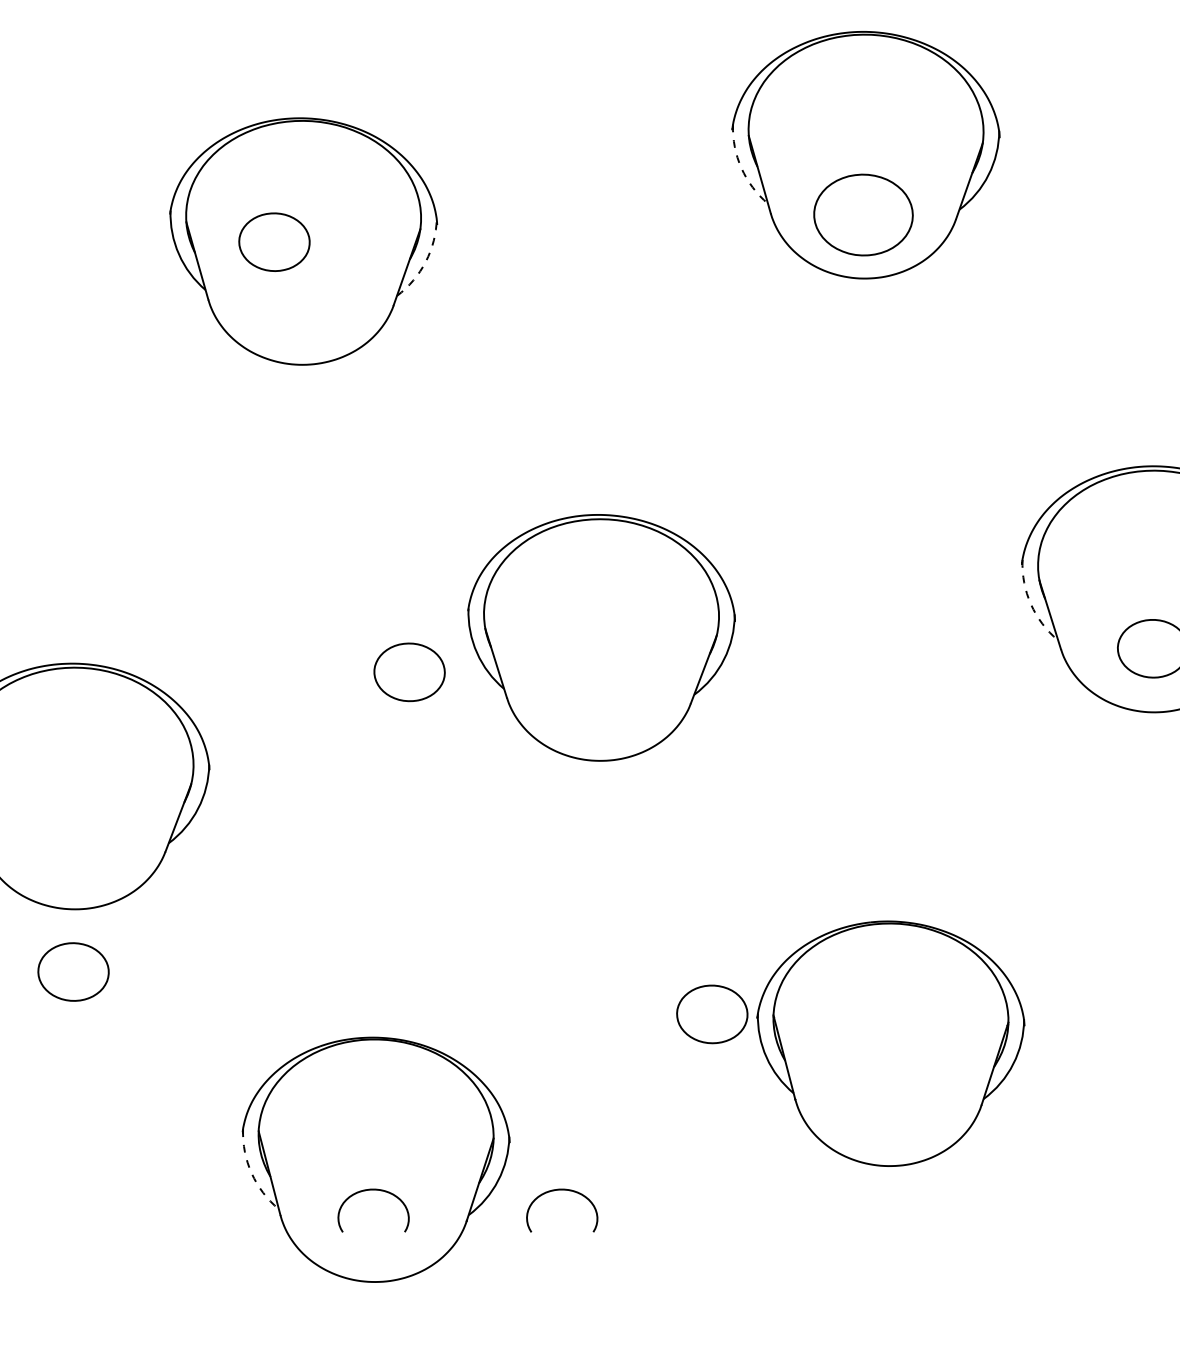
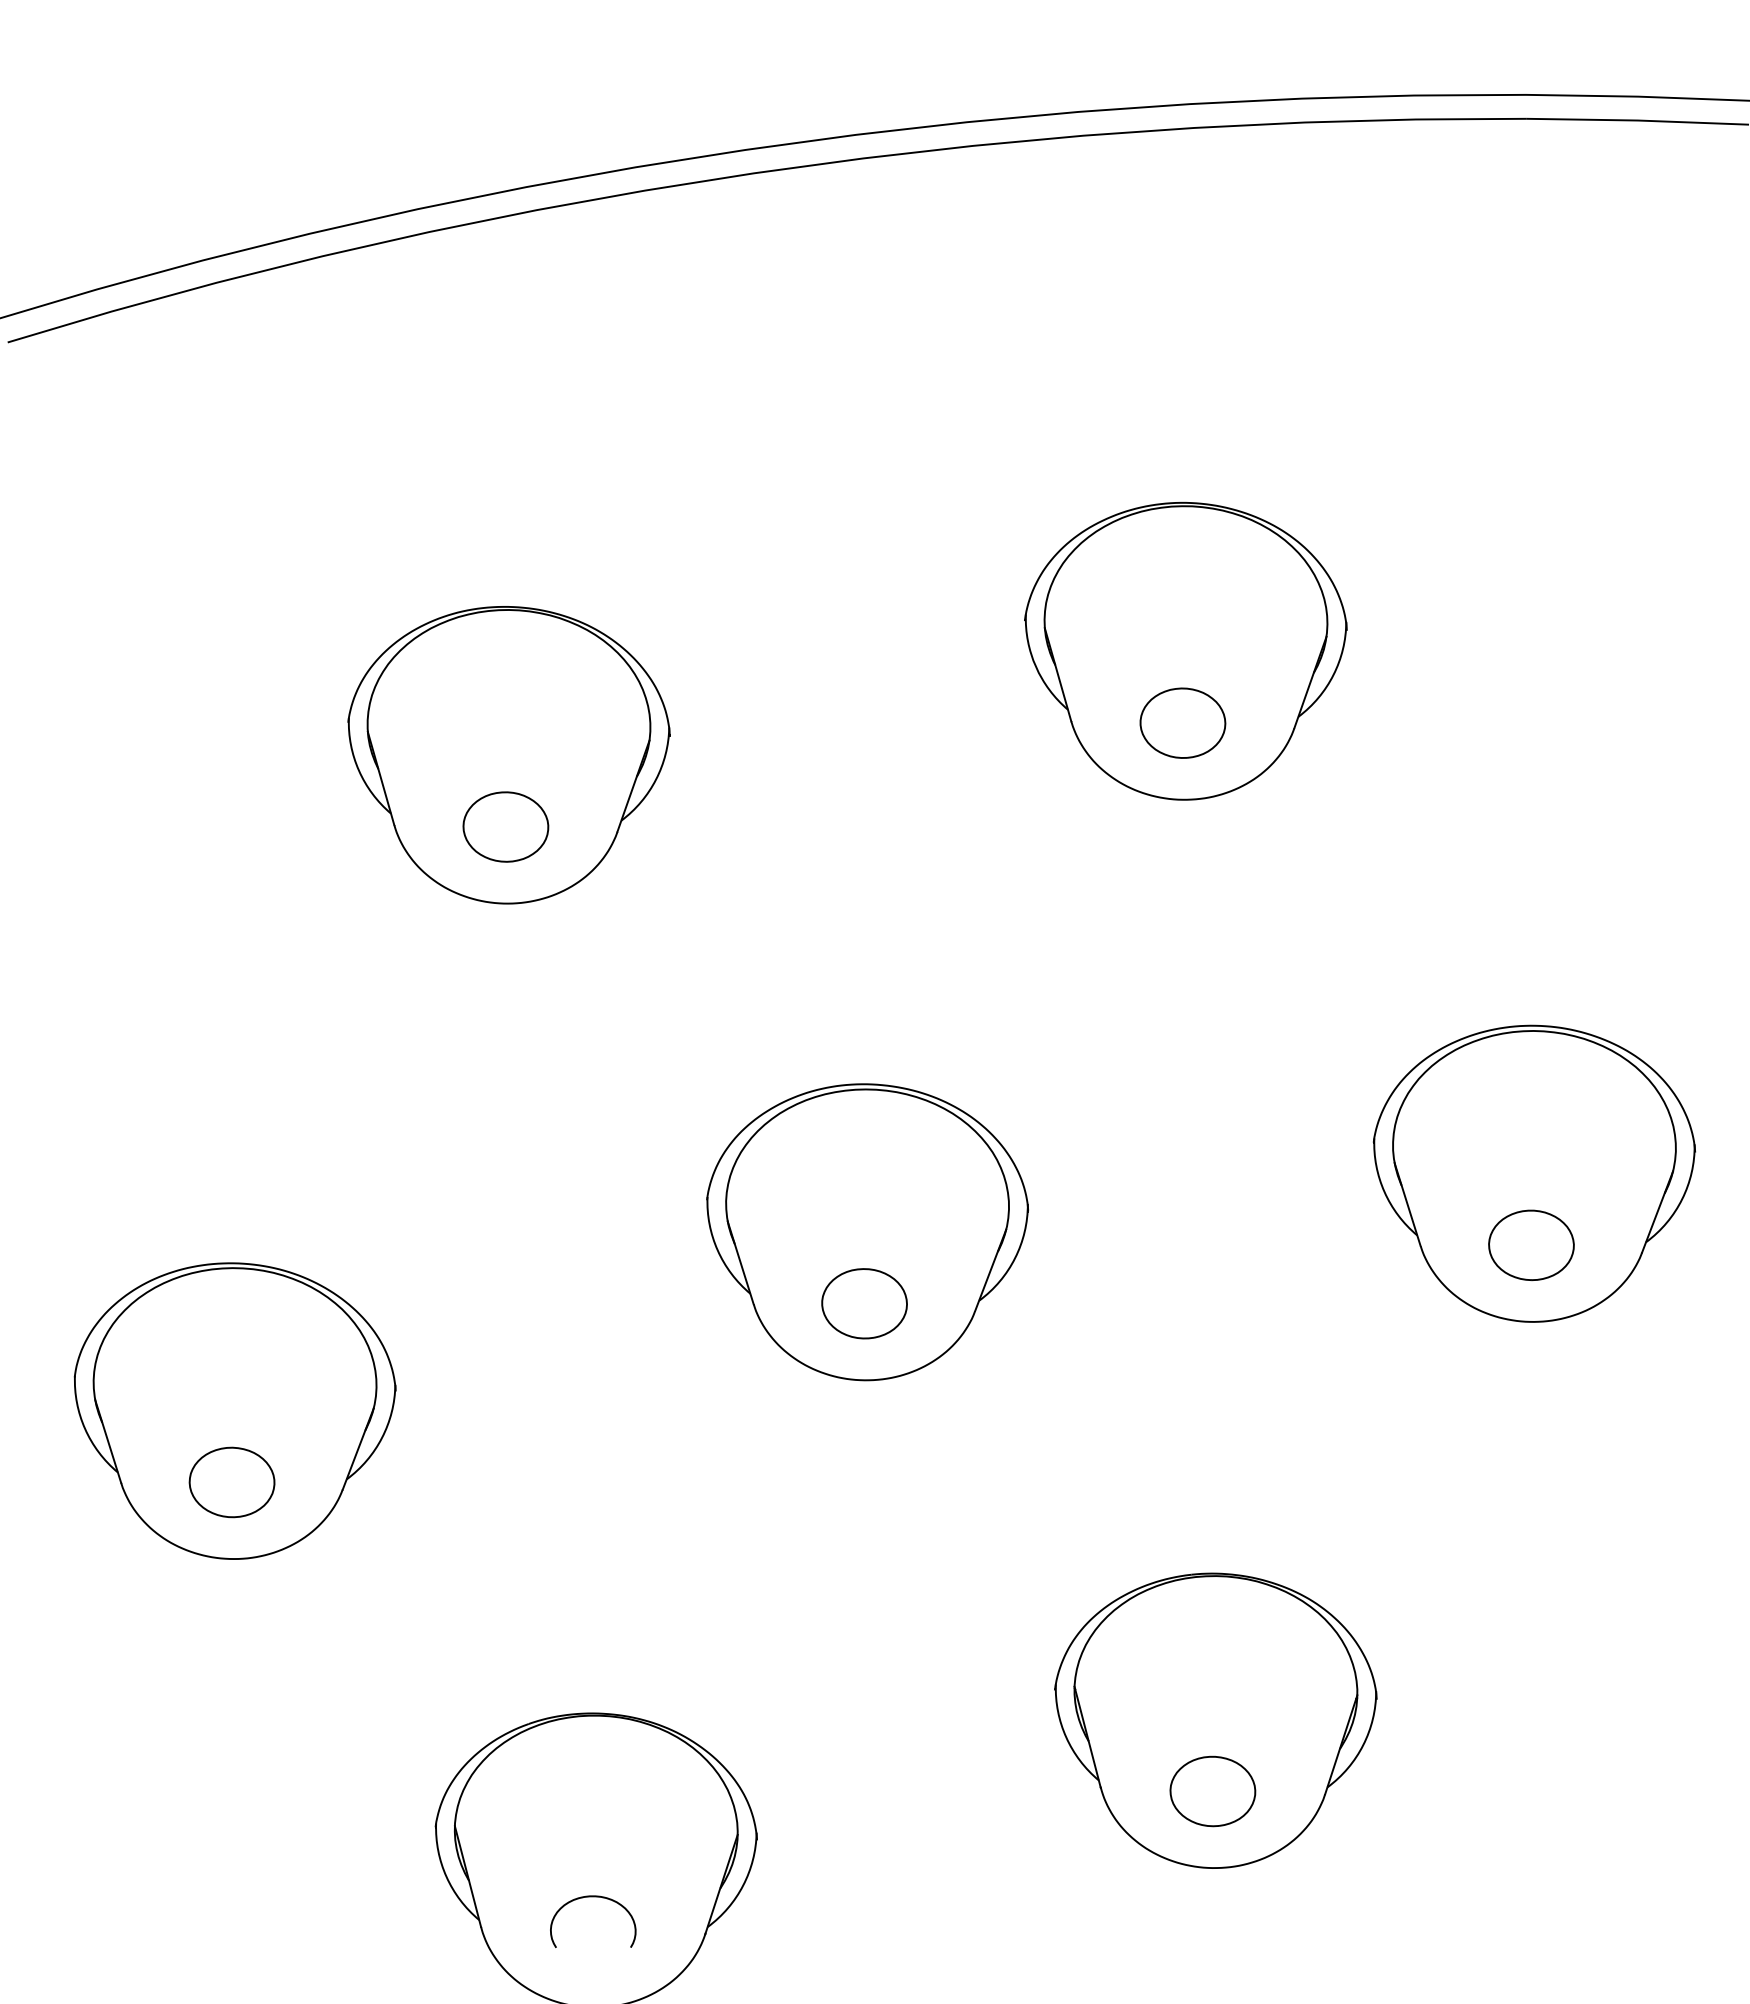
arc: (741, 167) -> (1036, 666), dashed -> solid
part: (863, 214) -> (1182, 722), size x0.71
part: (274, 241) -> (505, 826), moved
arc: (426, 261) -> (656, 779), dashed -> solid
arc: (1030, 604) -> (1384, 1191), dashed -> solid
part: (409, 672) -> (864, 1303), moved
part: (73, 972) -> (231, 1482), moved
part: (711, 1014) -> (1212, 1791), moved
arc: (251, 1173) -> (446, 1876), dashed -> solid
curve: (562, 1190) -> (820, 1897), removed

